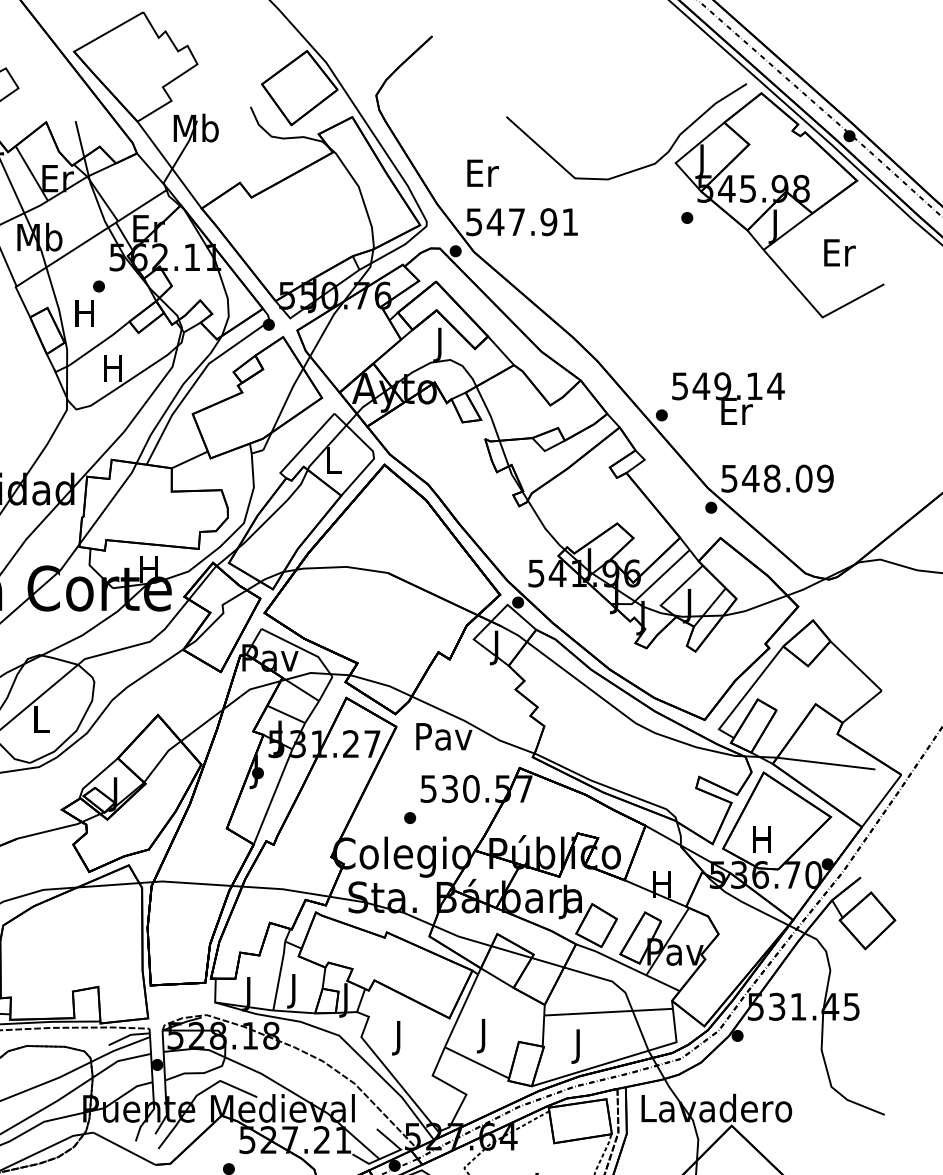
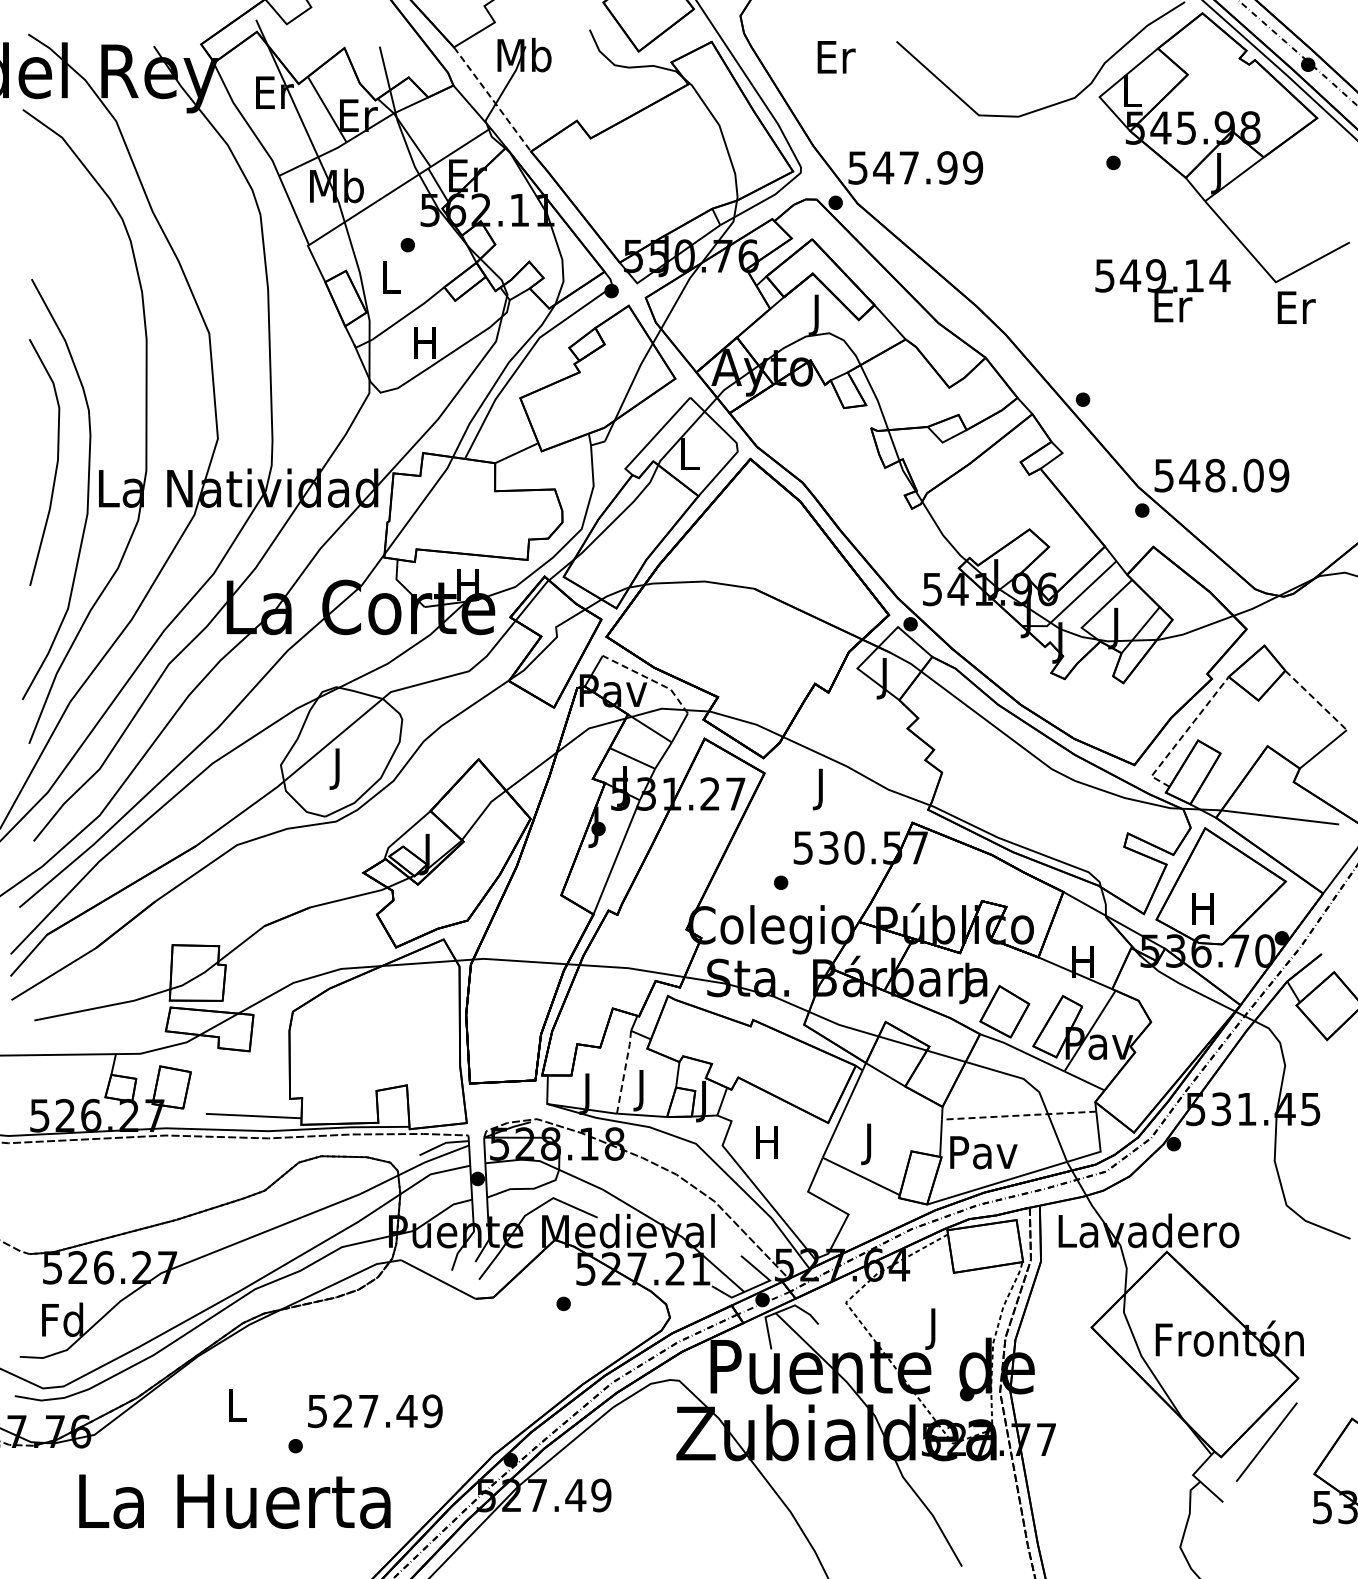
text: (703, 161) -> (1132, 95), J -> L
line: (169, 165) -> (492, 99), solid -> dashed
text: (483, 173) -> (836, 57), moved
text: (570, 221) -> (973, 167), 547.91 -> 547.99
text: (839, 252) -> (1296, 307), moved
text: (84, 313) -> (390, 277), H -> L
text: (728, 398) -> (1162, 290), moved
line: (301, 648) -> (650, 679), solid -> dashed
line: (856, 666) -> (1316, 700), solid -> dashed
line: (745, 695) -> (1183, 735), solid -> dashed
text: (41, 722) -> (338, 768), L -> J
text: (443, 740) -> (821, 789), Pav -> J
line: (279, 975) -> (624, 1071), solid -> dashed
line: (608, 1012) -> (1018, 1115), solid -> dashed
text: (397, 1037) -> (766, 1146), J -> H
text: (578, 1046) -> (983, 1156), J -> Pav

